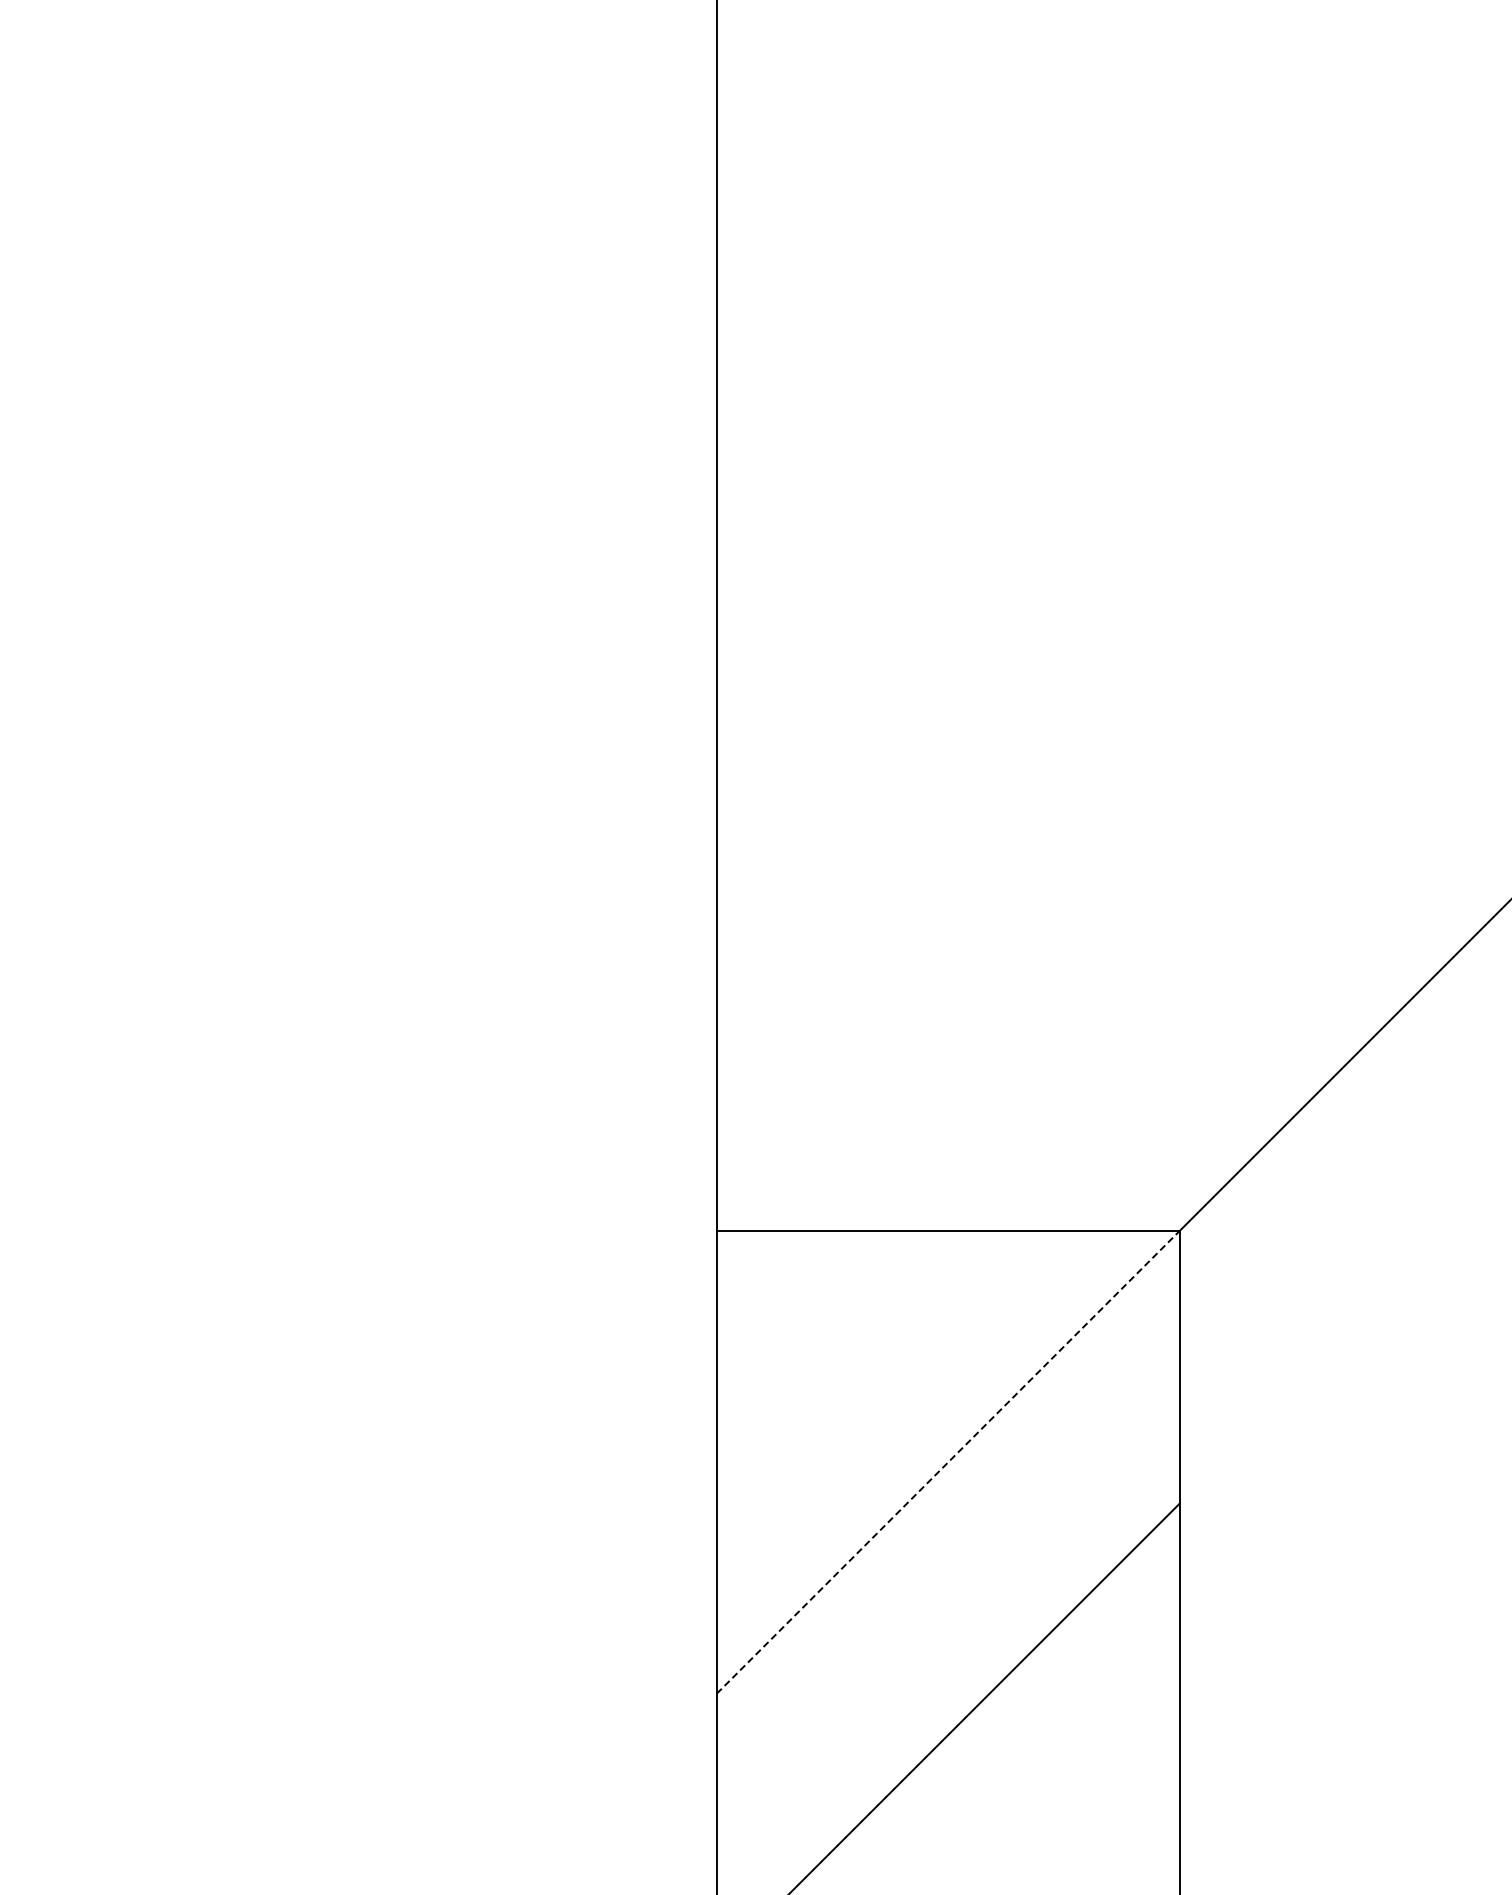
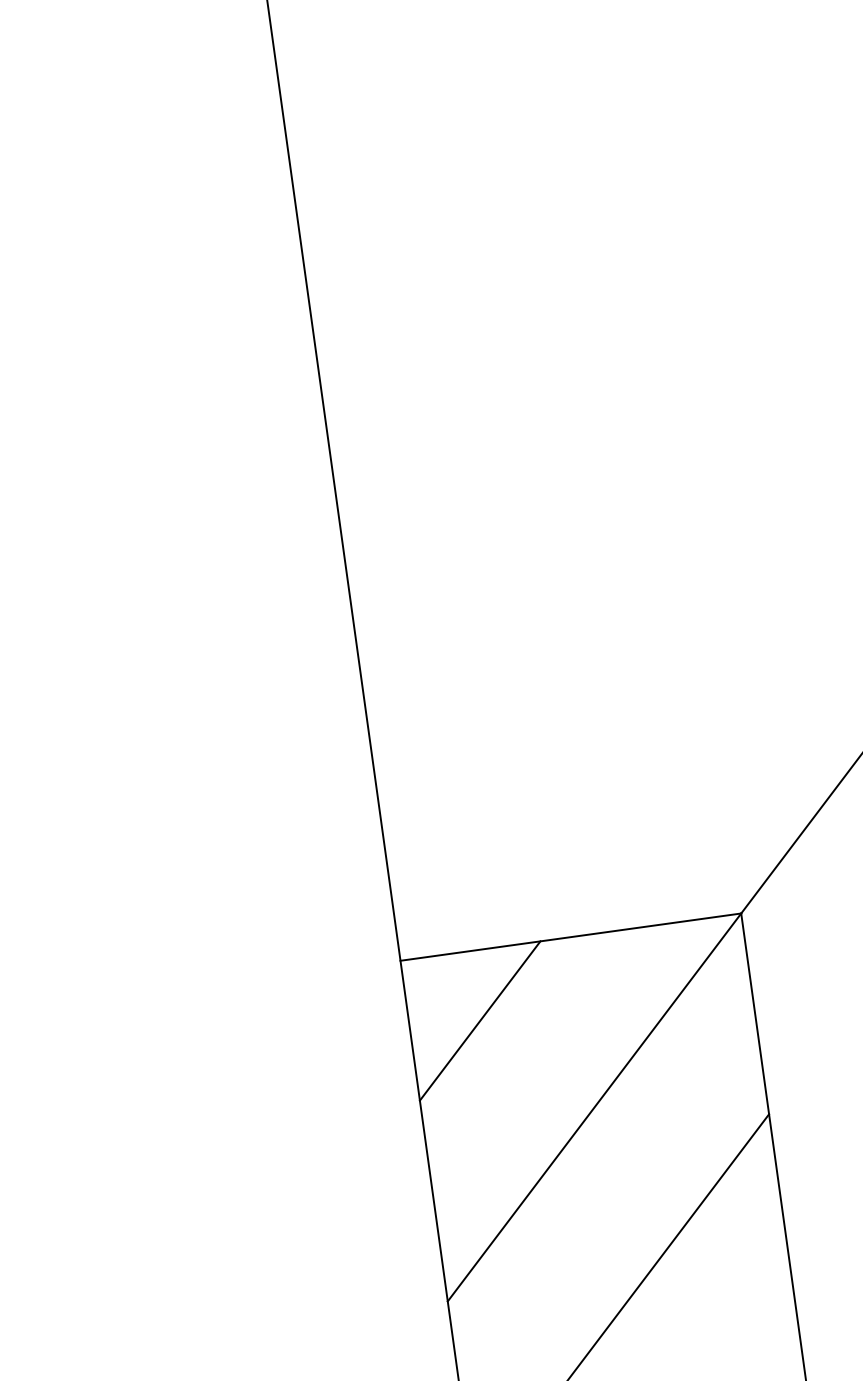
line: (811, 1326) -> (479, 1021), added
line: (948, 1462) -> (594, 1107), dashed -> solid

